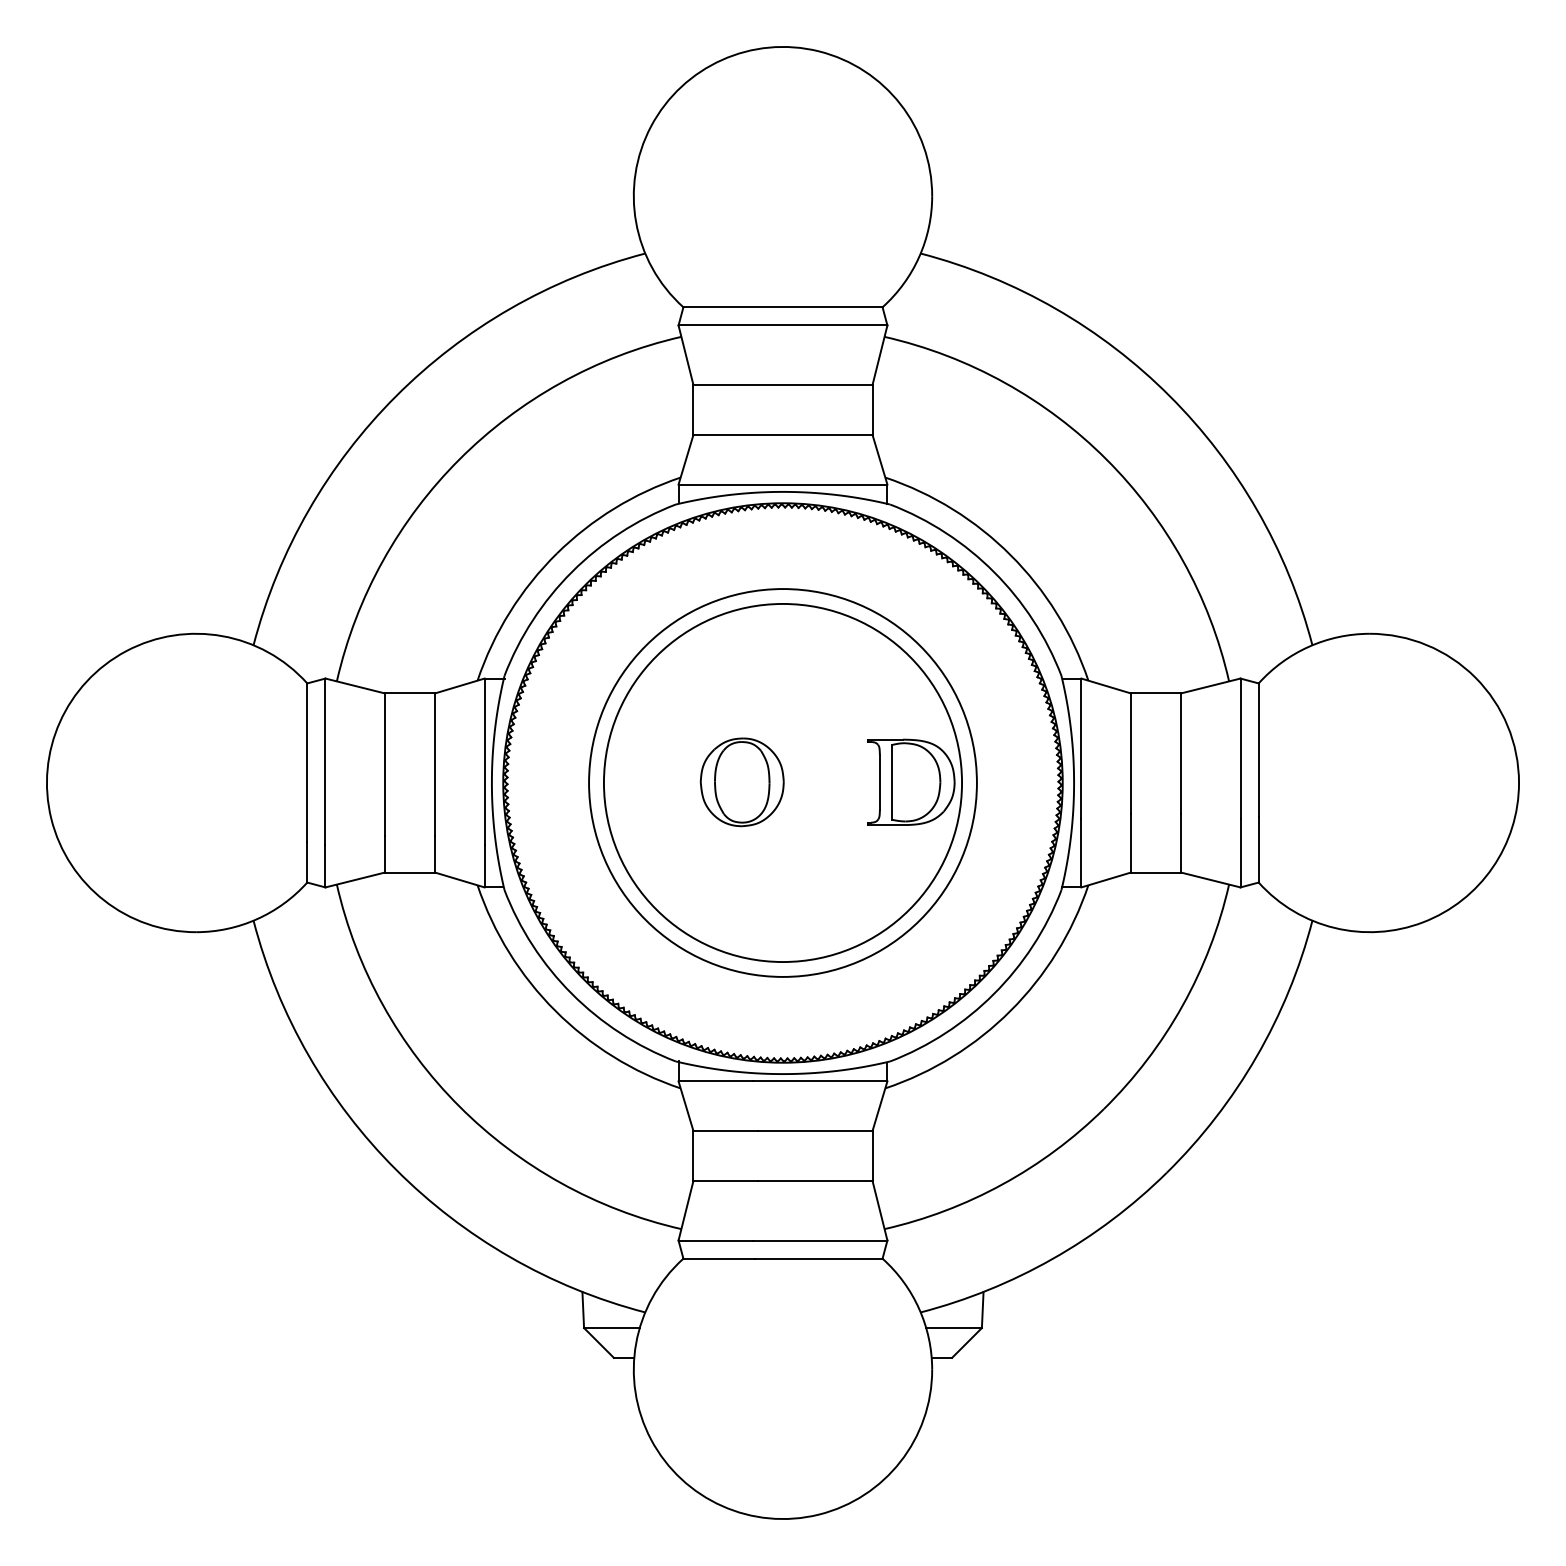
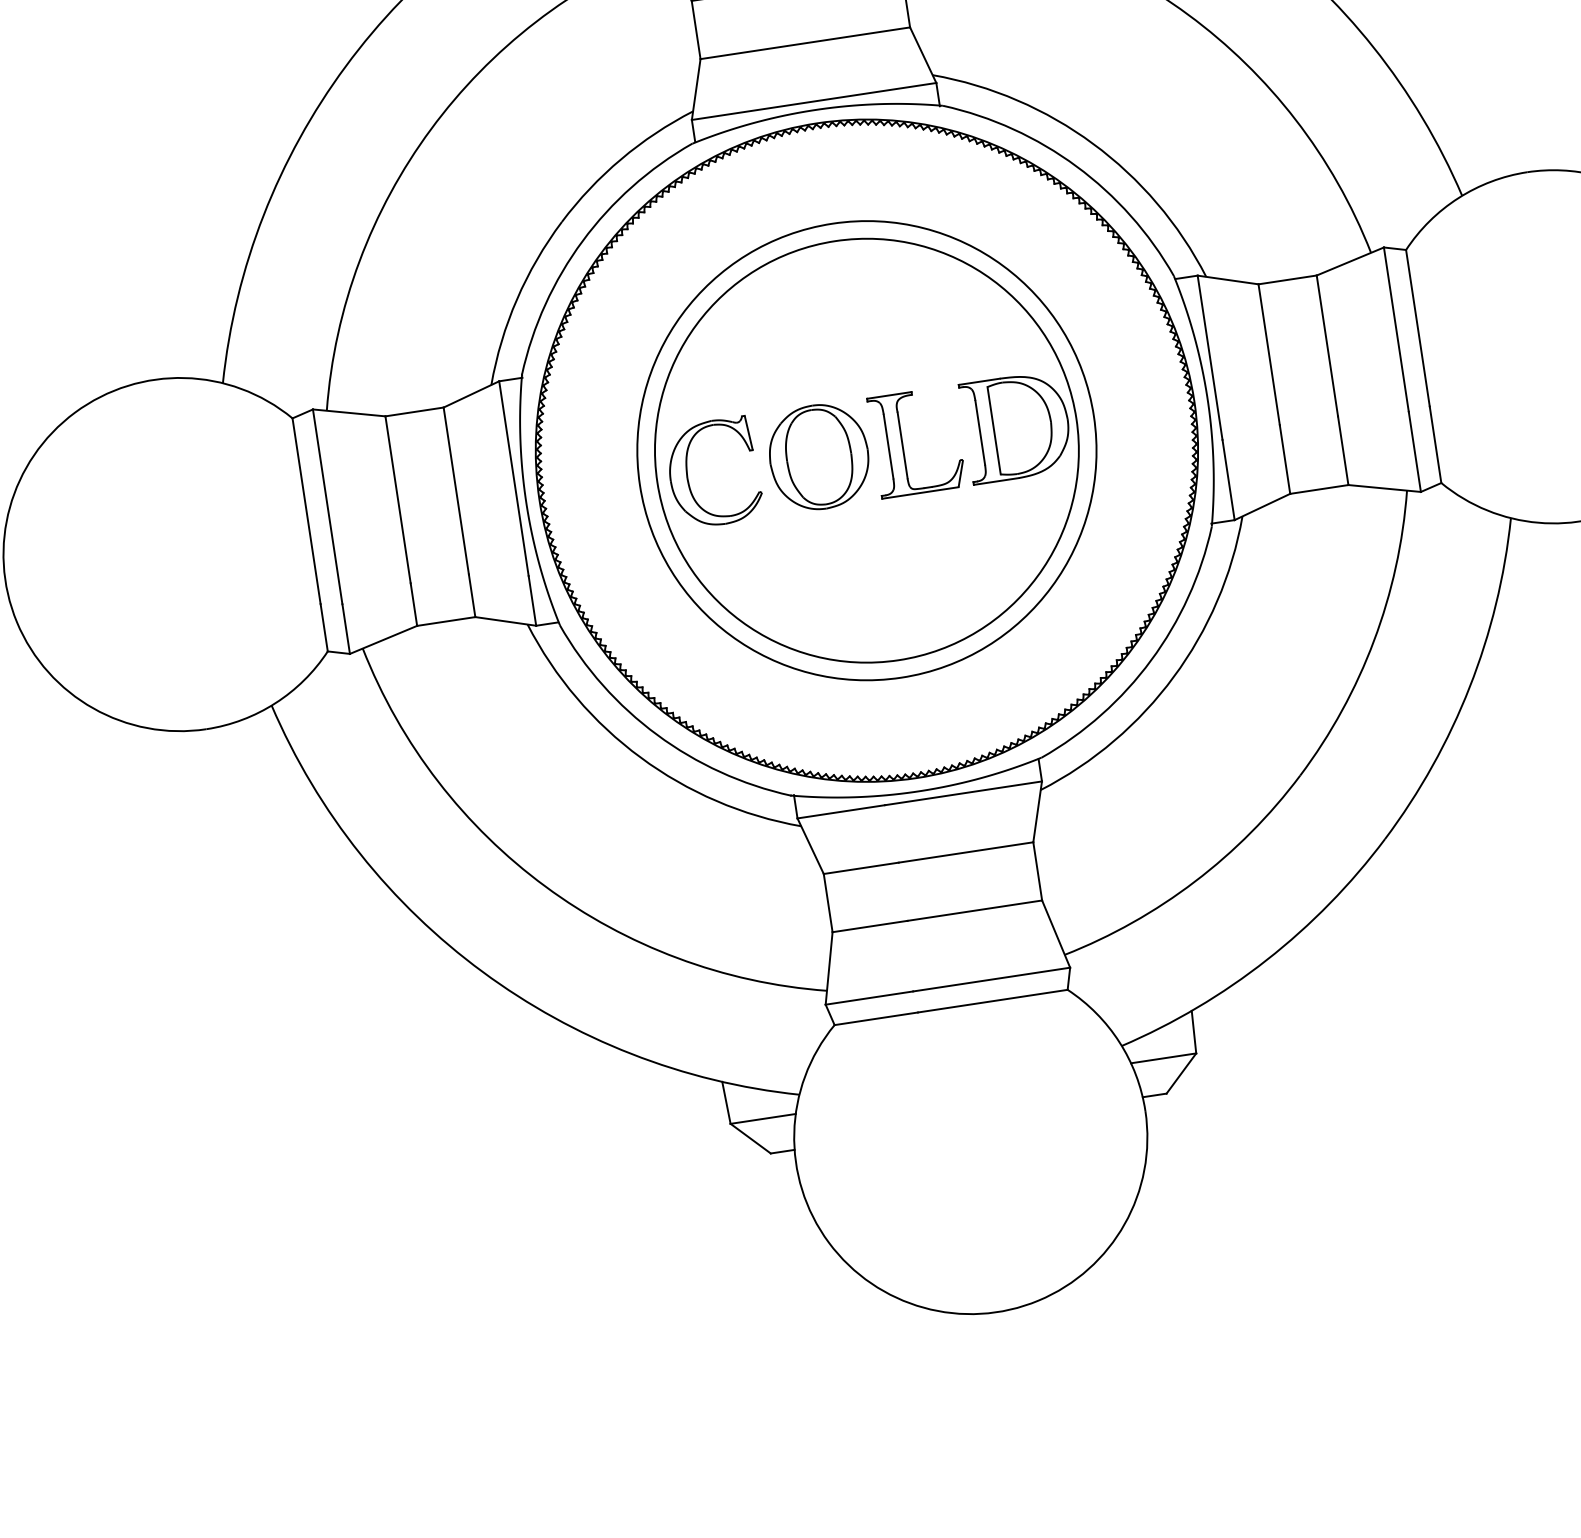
part: (630, 782) -> (688, 477), added
part: (813, 782) -> (902, 444), added

